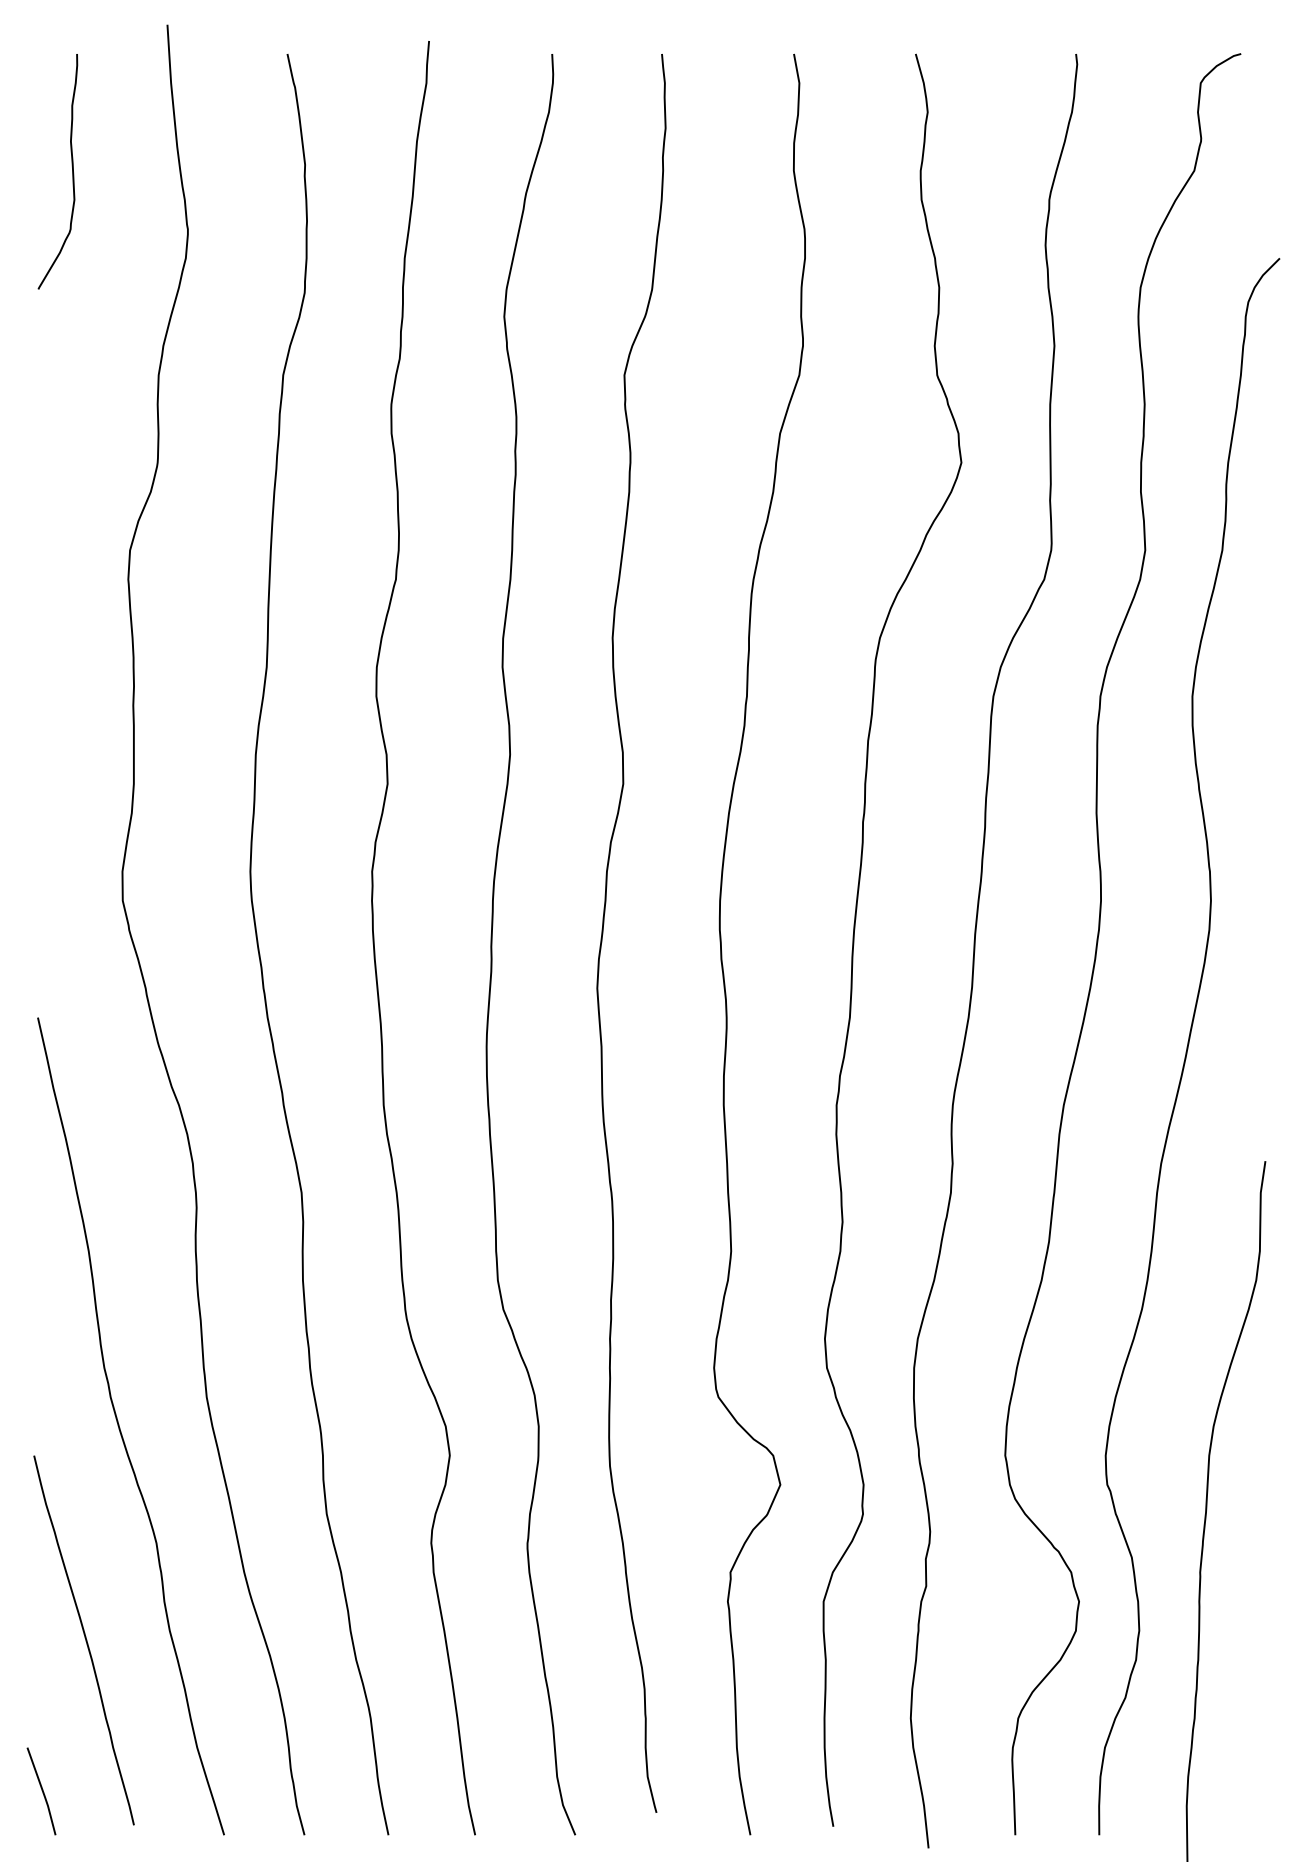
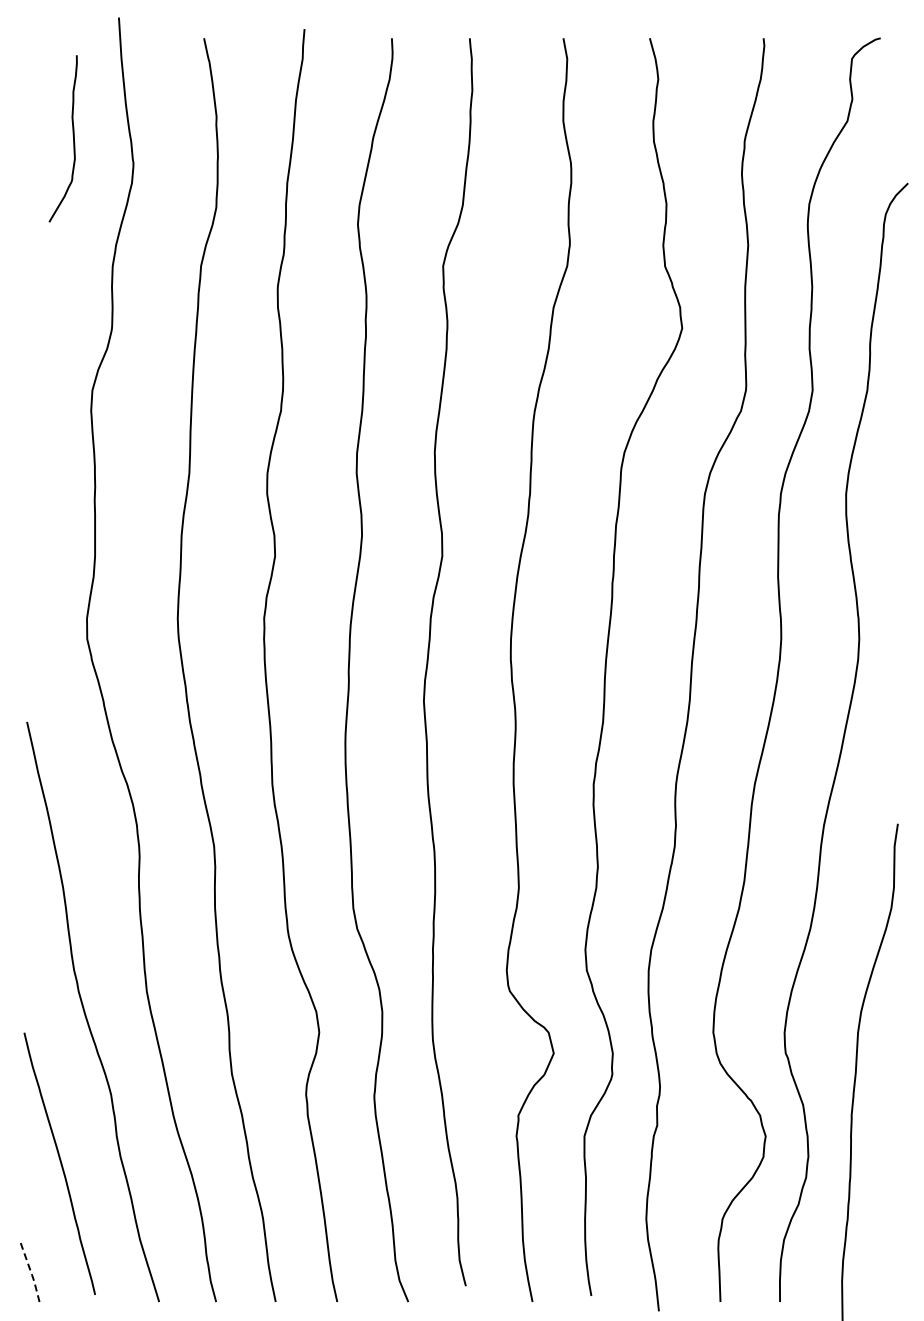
curve: (70, 167) -> (72, 135), moved
line: (42, 1792) -> (30, 1271), solid -> dashed

